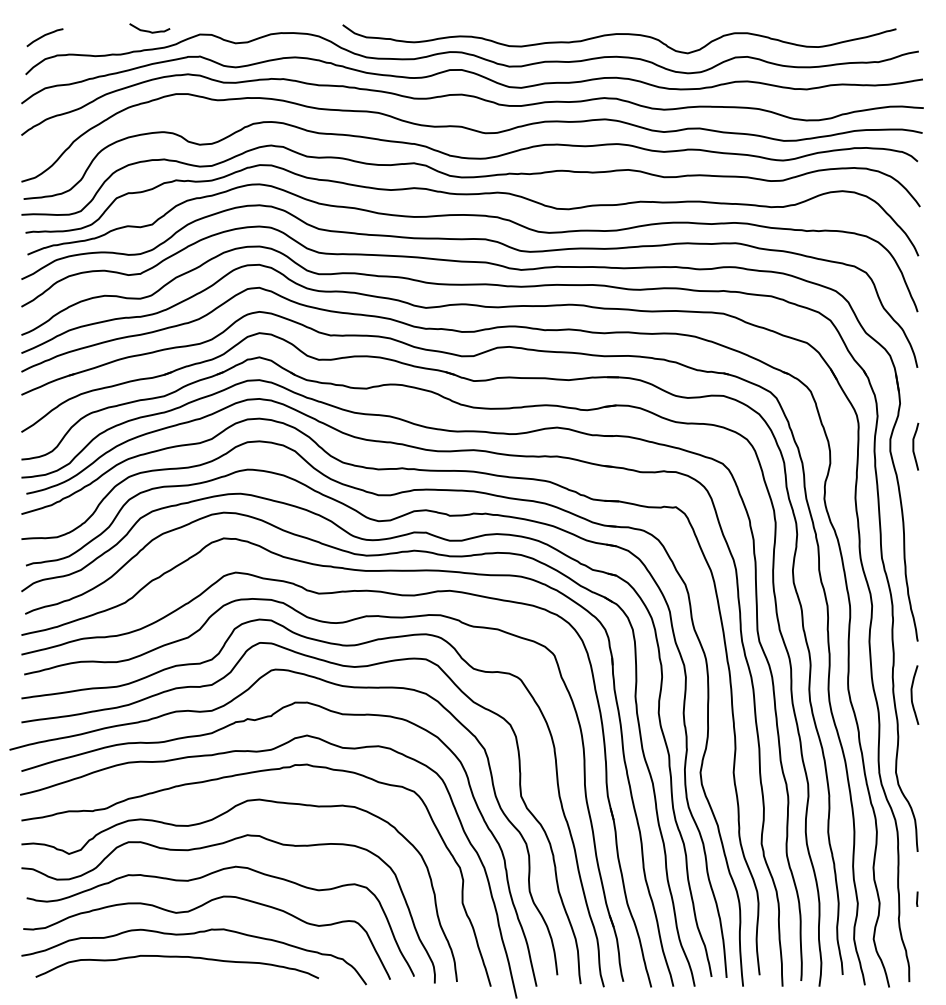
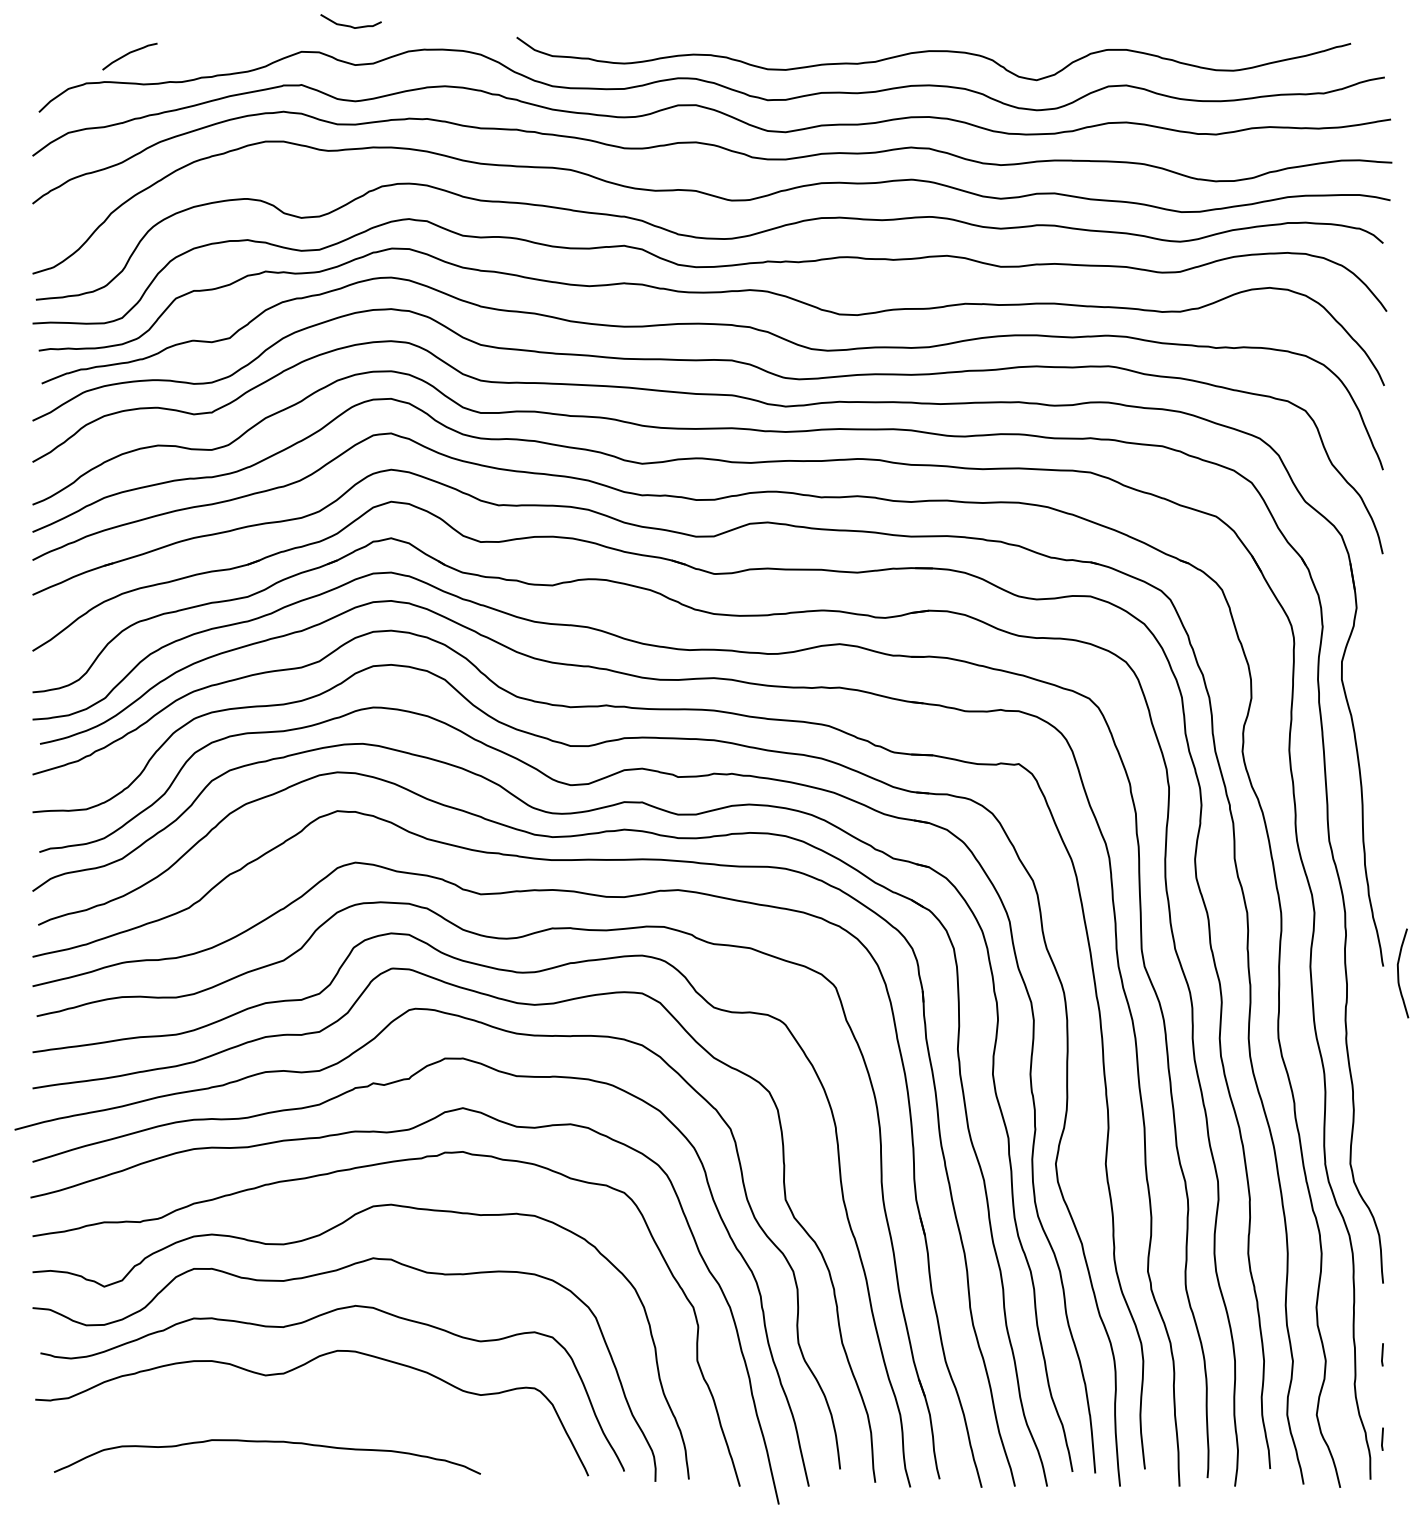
curve: (149, 30) -> (350, 24), moved
curve: (44, 36) -> (129, 54), moved
curve: (914, 446) -> (1378, 672), removed
curve: (912, 694) -> (1399, 972), moved
curve: (193, 934) -> (291, 1407), removed
line: (917, 954) -> (1382, 1438), added

